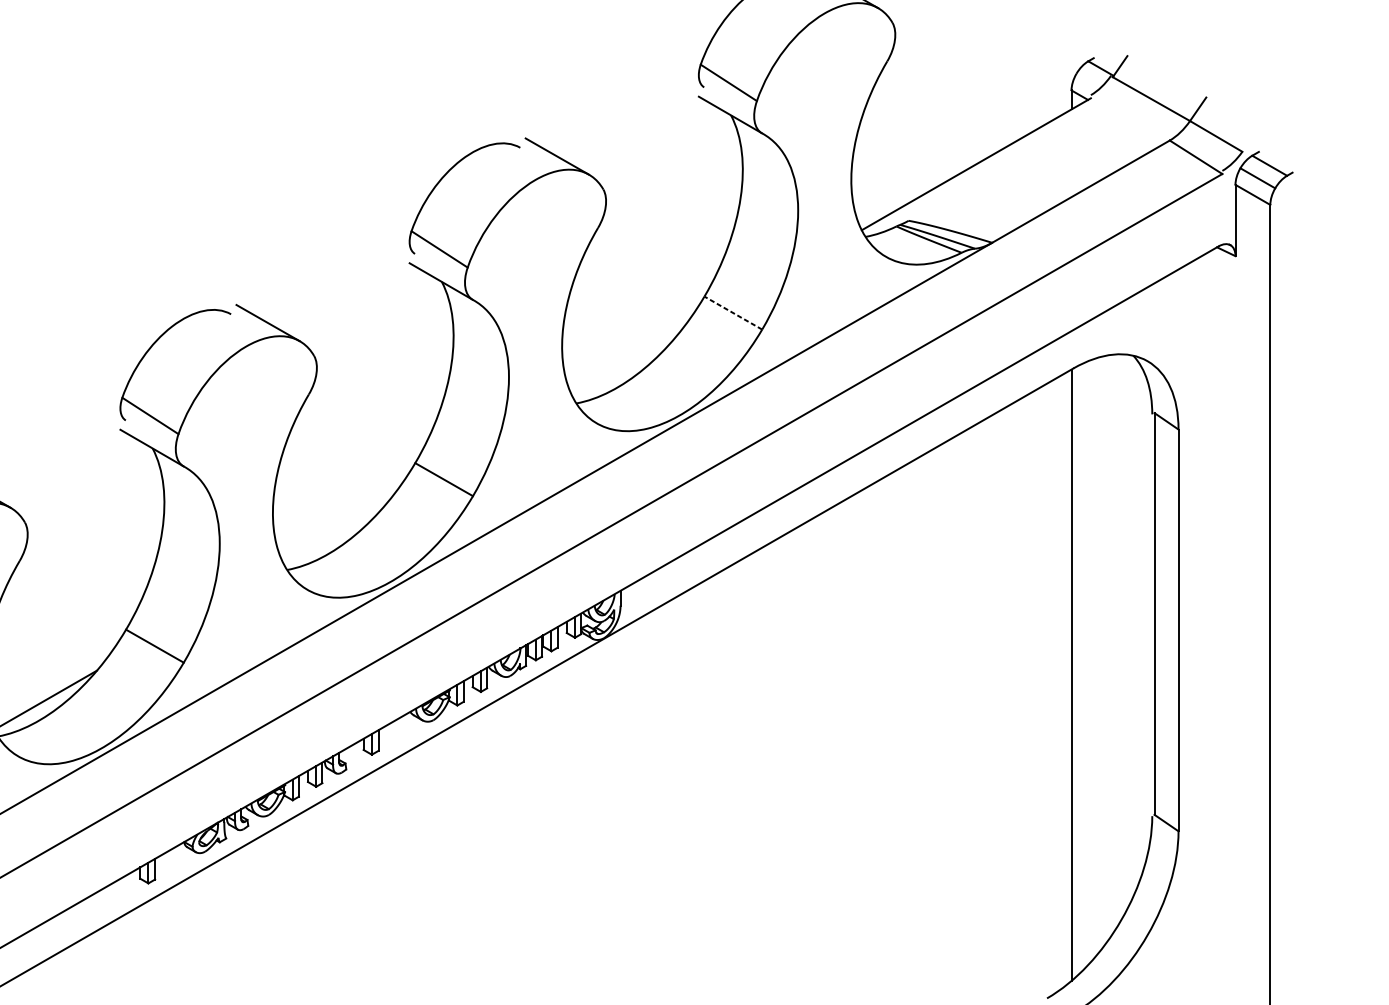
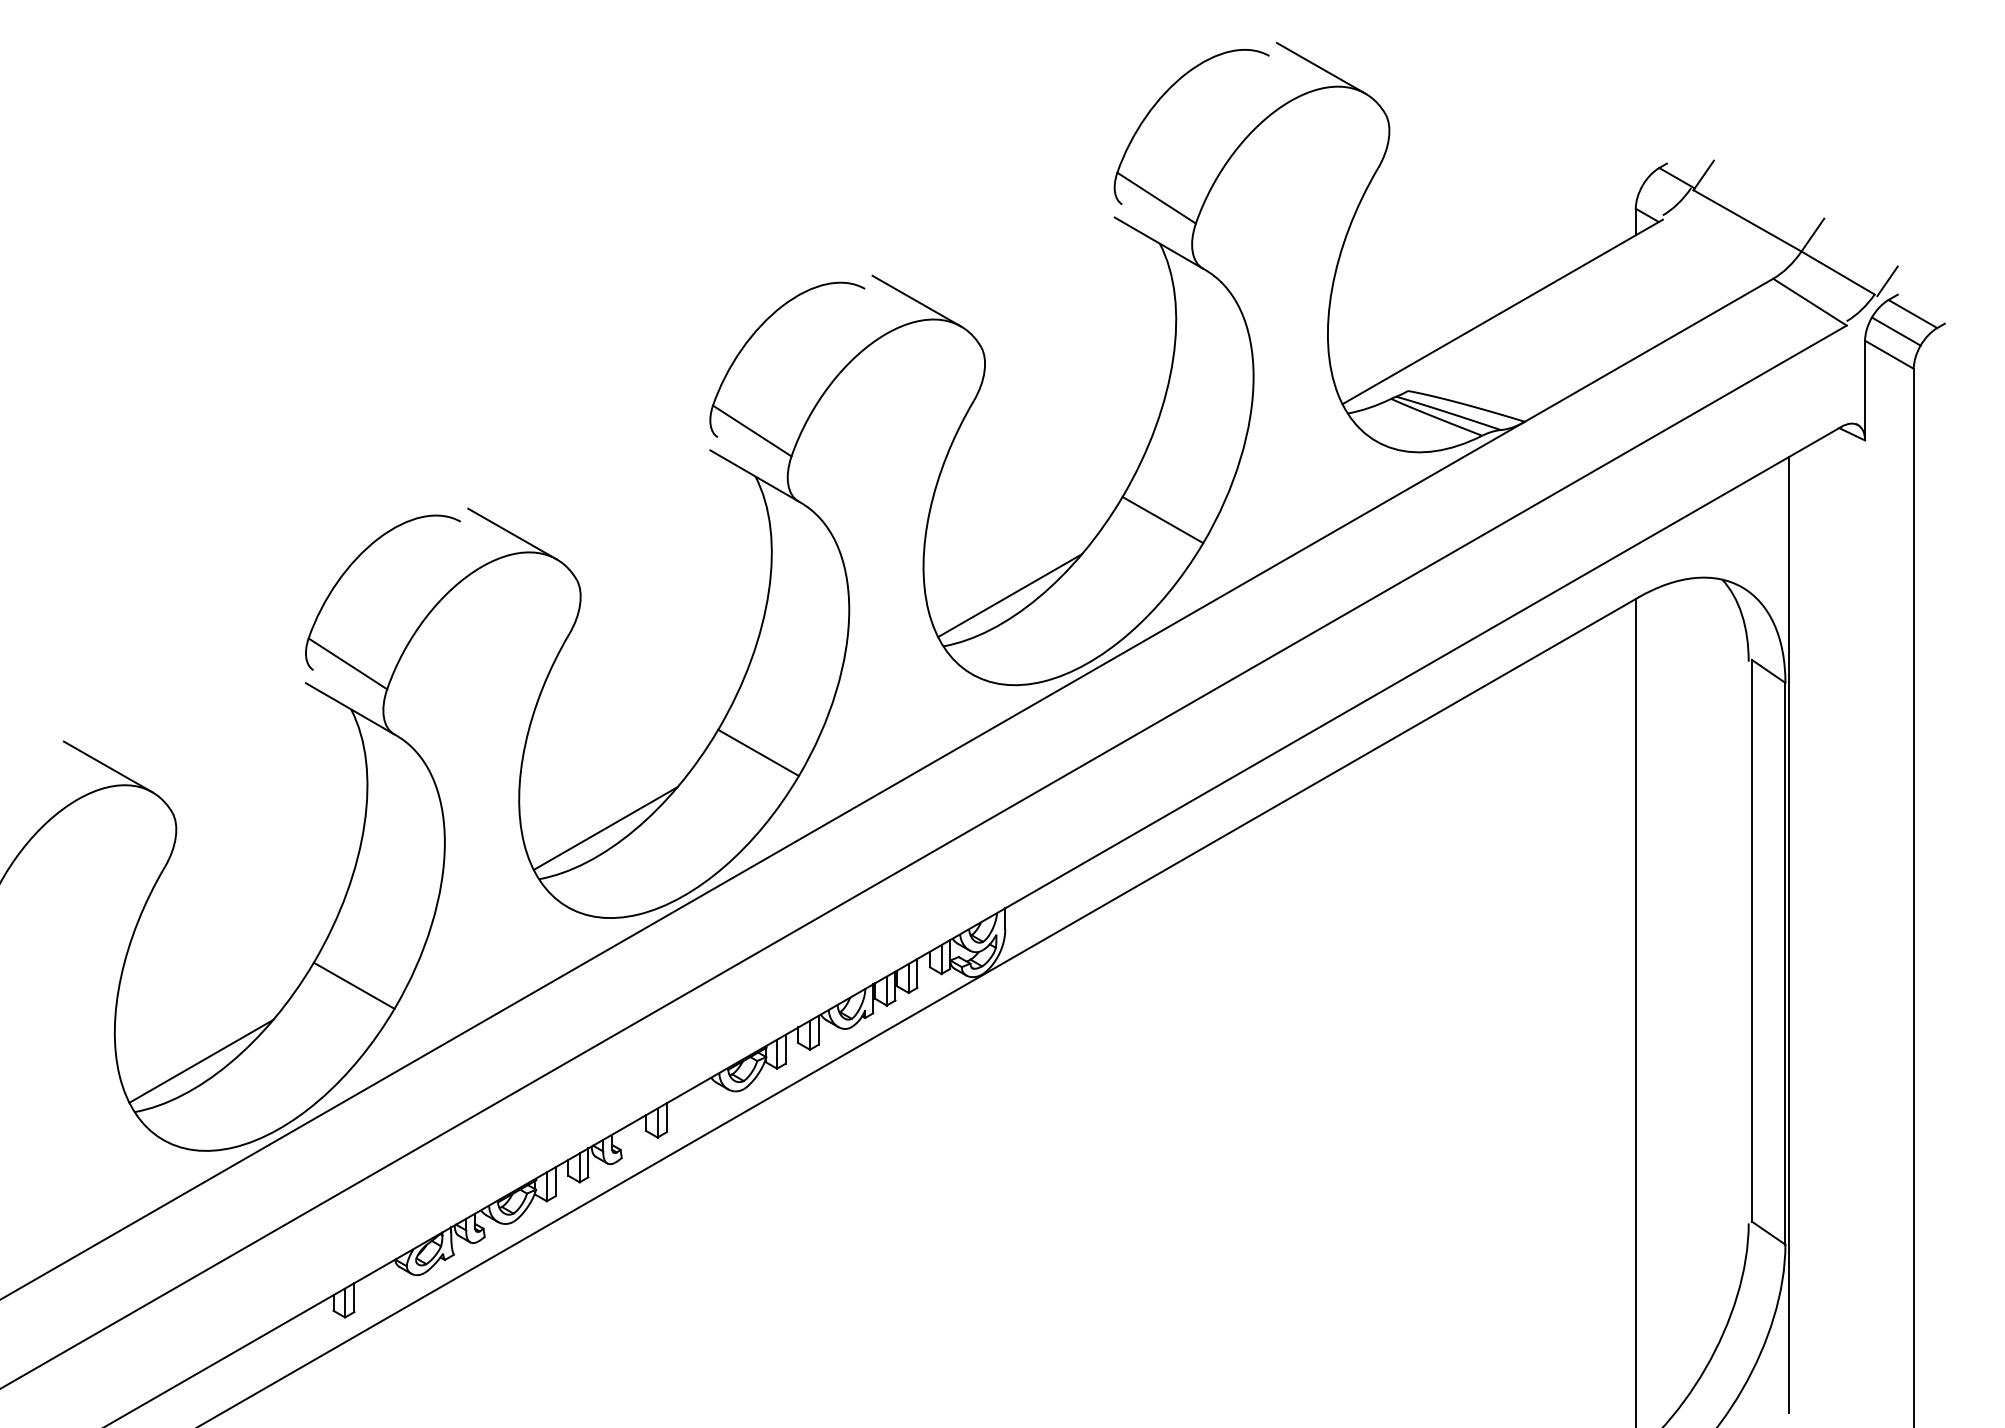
line: (1251, 142) -> (1887, 281), added
line: (733, 312) -> (1162, 519), dashed -> solid
line: (624, 367) -> (1010, 595), added
line: (334, 533) -> (605, 828), added
line: (1180, 609) -> (1788, 934), added

